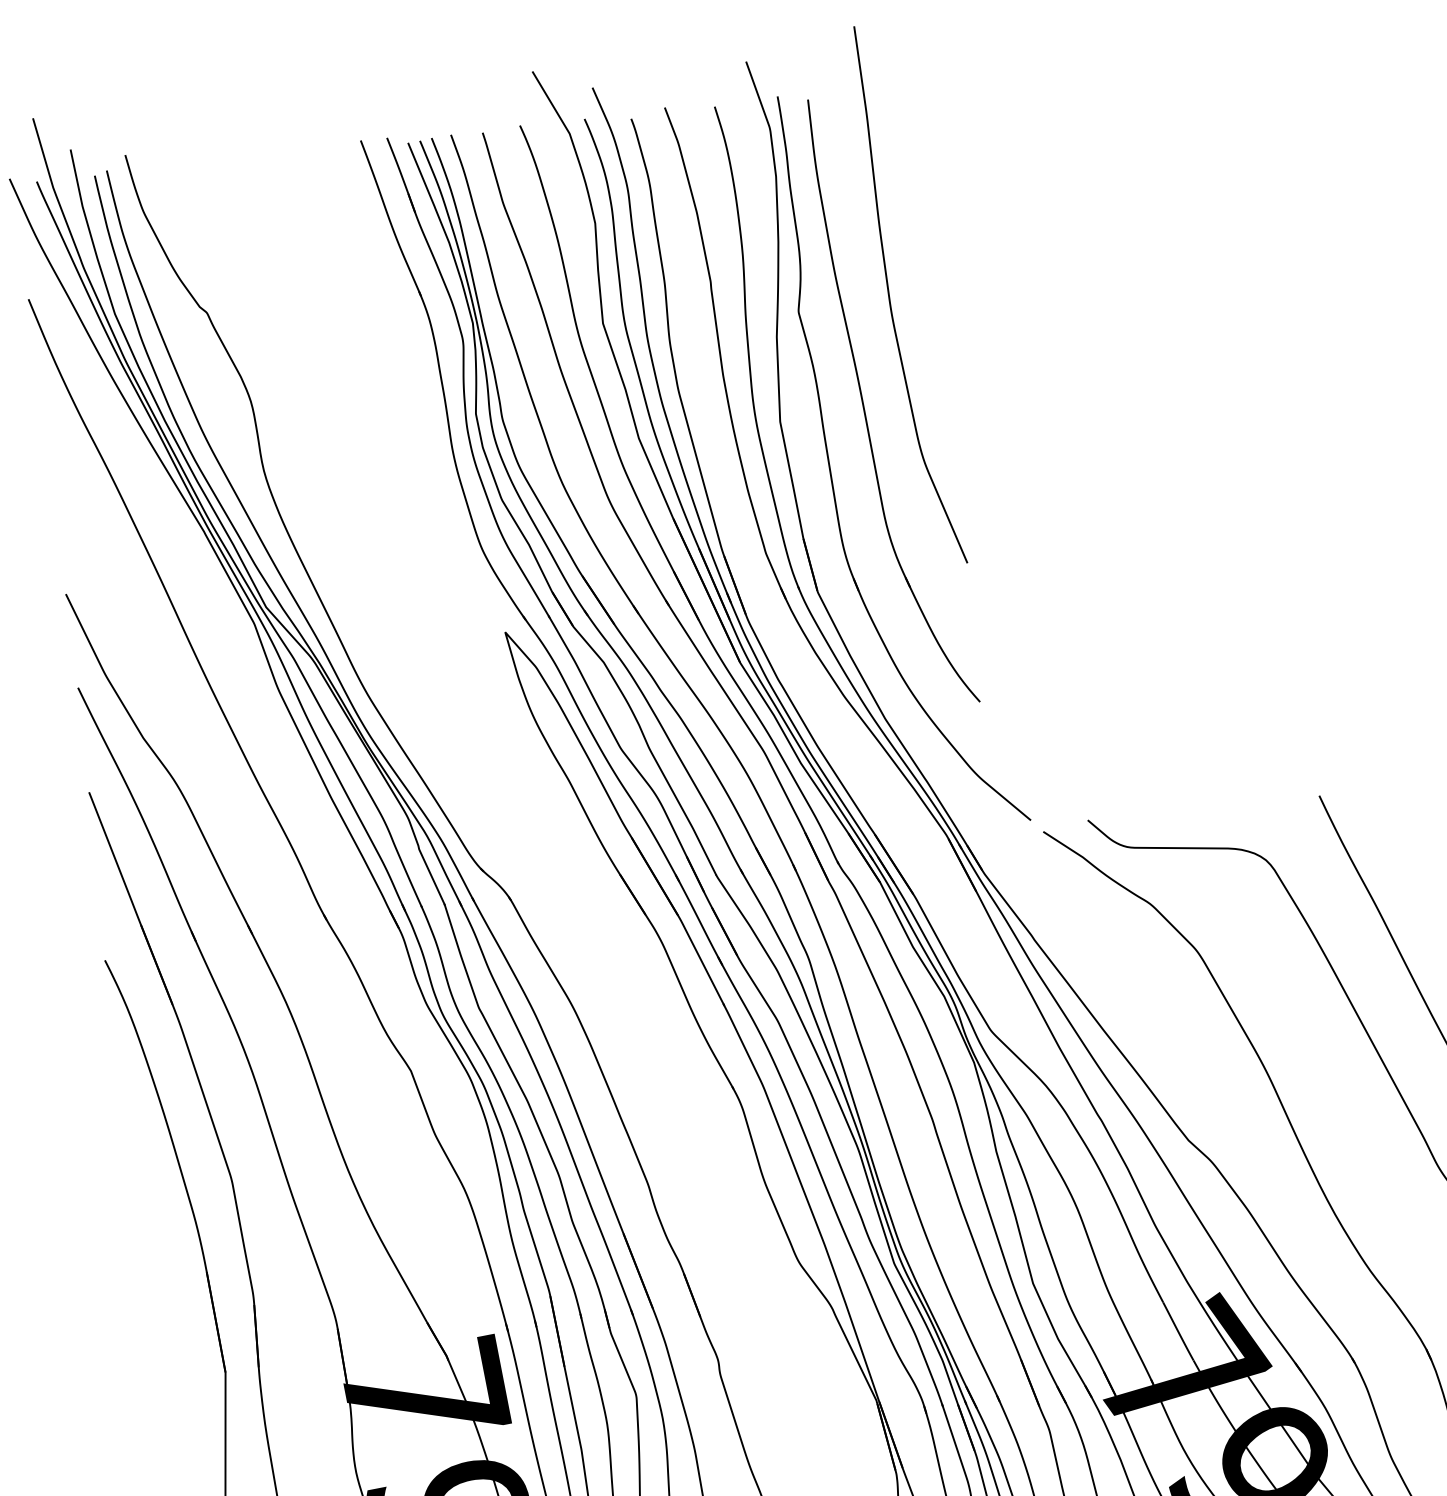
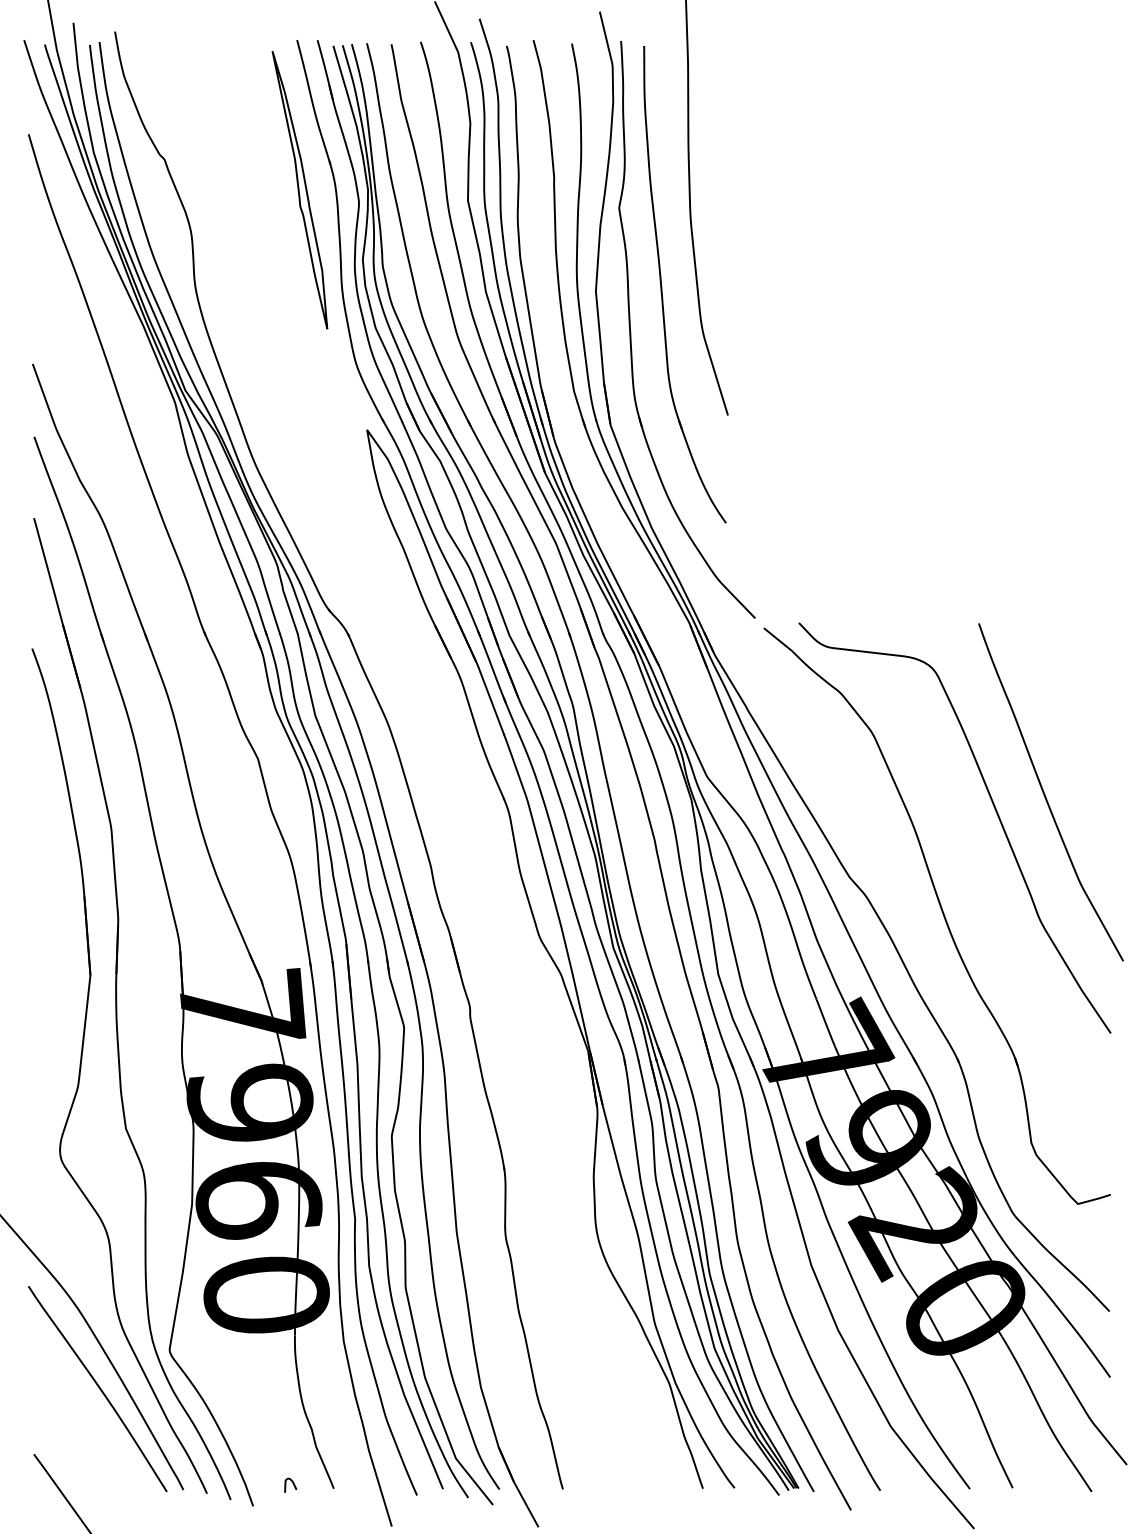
part: (384, 333) -> (299, 190), added

